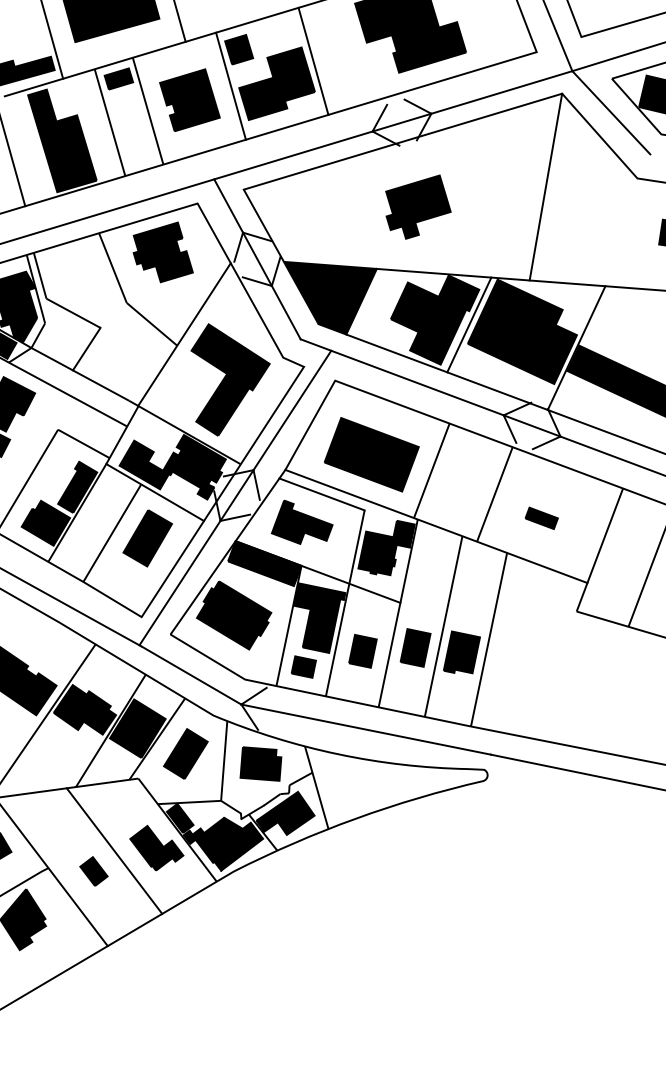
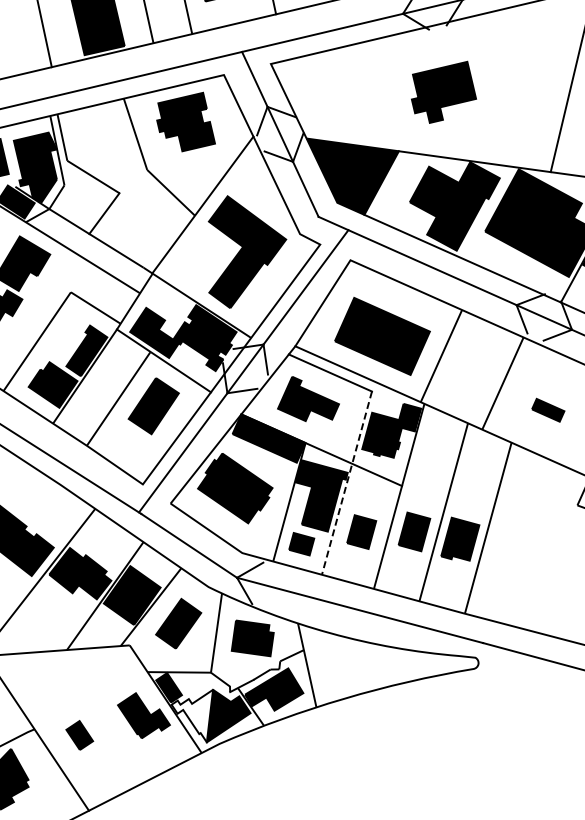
line: (469, 324) -> (487, 212), removed
line: (345, 603) -> (347, 483), solid -> dashed
fill: (203, 843) -> (190, 714), removed
line: (114, 850) -> (101, 715), removed

